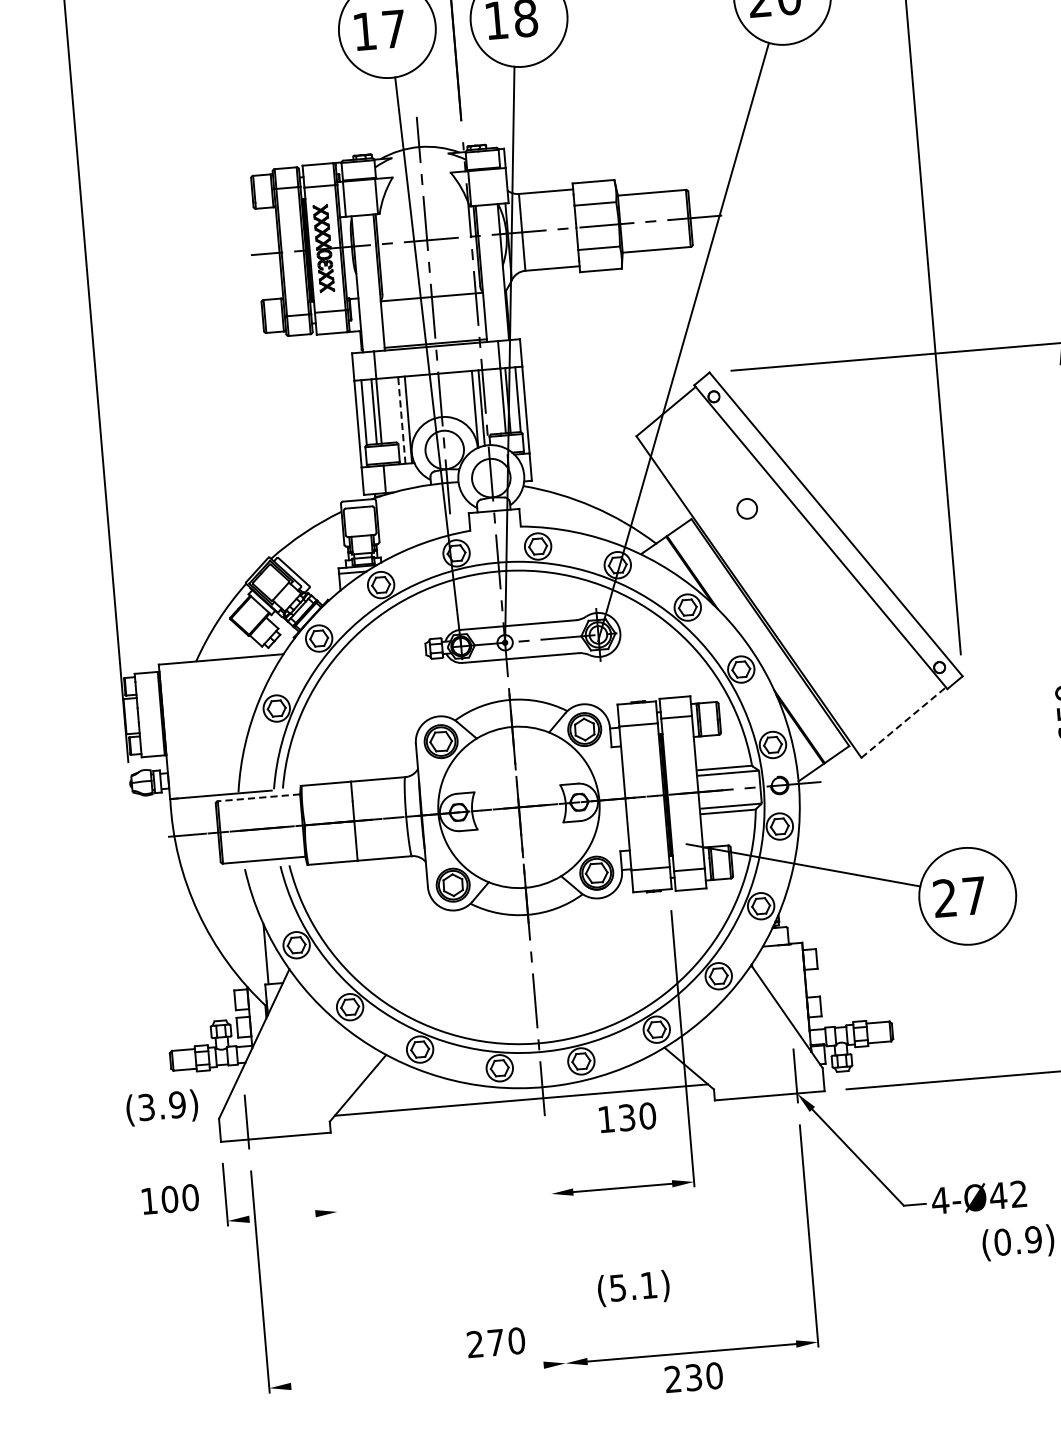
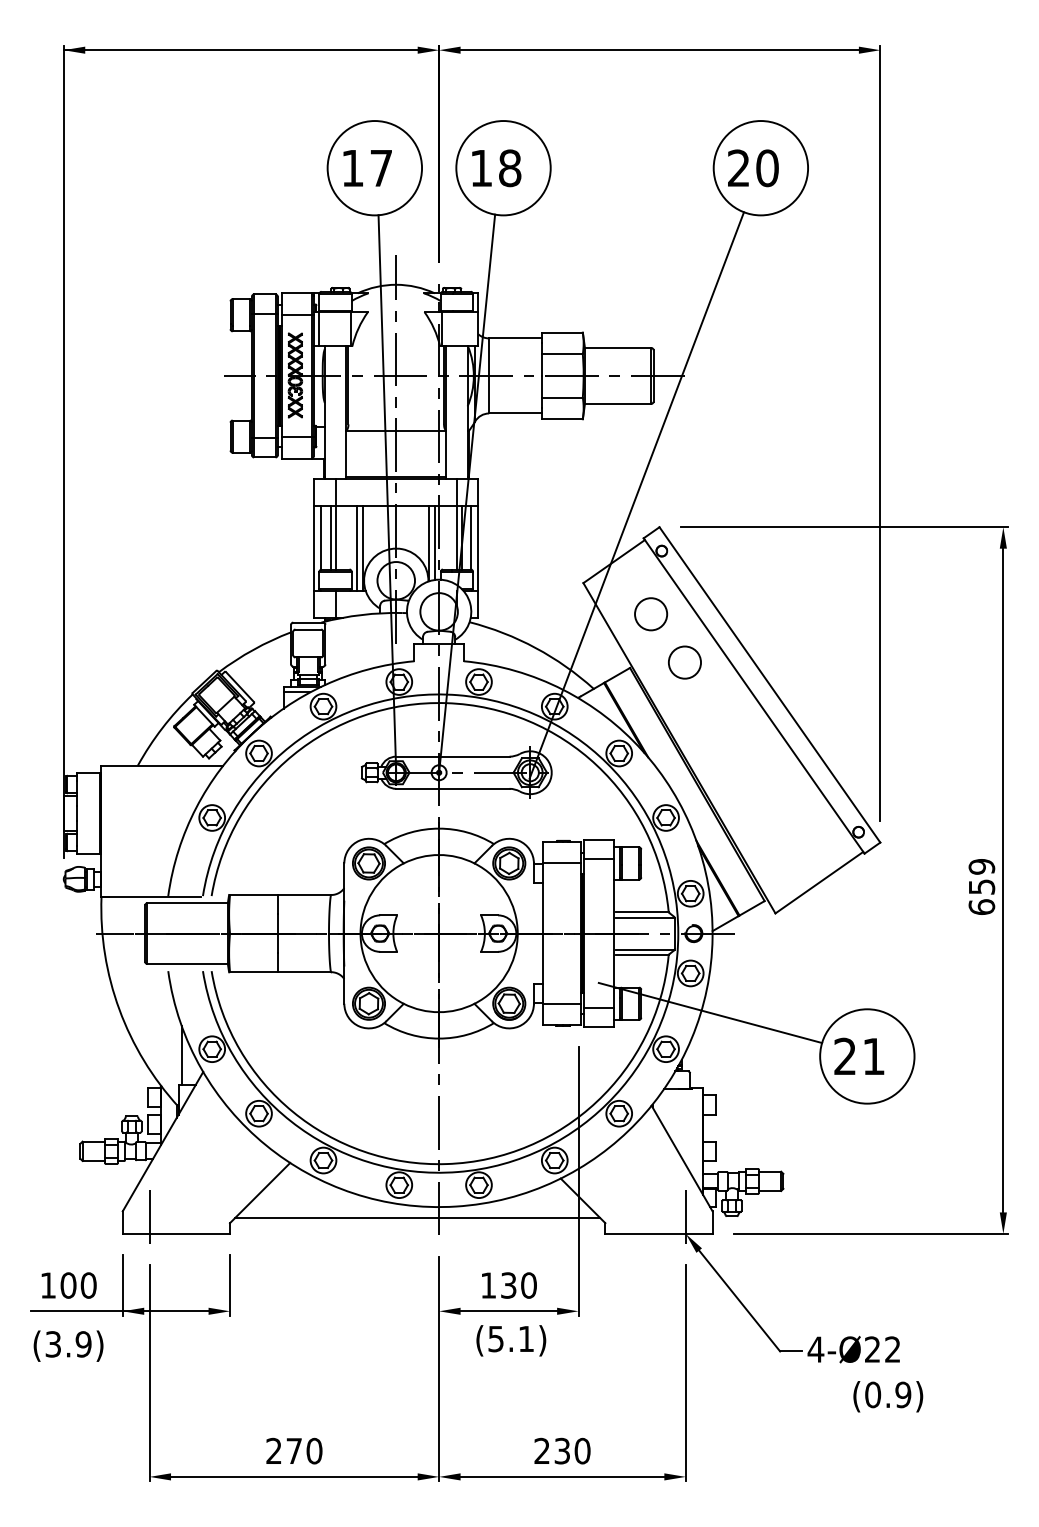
line: (402, 420) -> (357, 548), dashed -> solid
circle: (708, 462) -> (651, 614), added
circle: (746, 508) -> (684, 662), size x1.67
line: (903, 722) -> (819, 882), dashed -> solid
line: (258, 798) -> (187, 903), dashed -> solid
text: (974, 895) -> (873, 1056), 27 -> 21
text: (162, 1107) -> (68, 1345), moved
text: (627, 1117) -> (509, 1285), moved
line: (335, 1185) -> (230, 1285), added
text: (998, 1195) -> (872, 1349), 4-Ø42 -> 4-Ø22
line: (224, 1221) -> (119, 1311), added
line: (556, 1252) -> (439, 1368), added
text: (633, 1288) -> (511, 1340), moved
text: (496, 1342) -> (294, 1450), moved
line: (417, 1375) -> (294, 1476), added
text: (693, 1376) -> (562, 1450), moved

